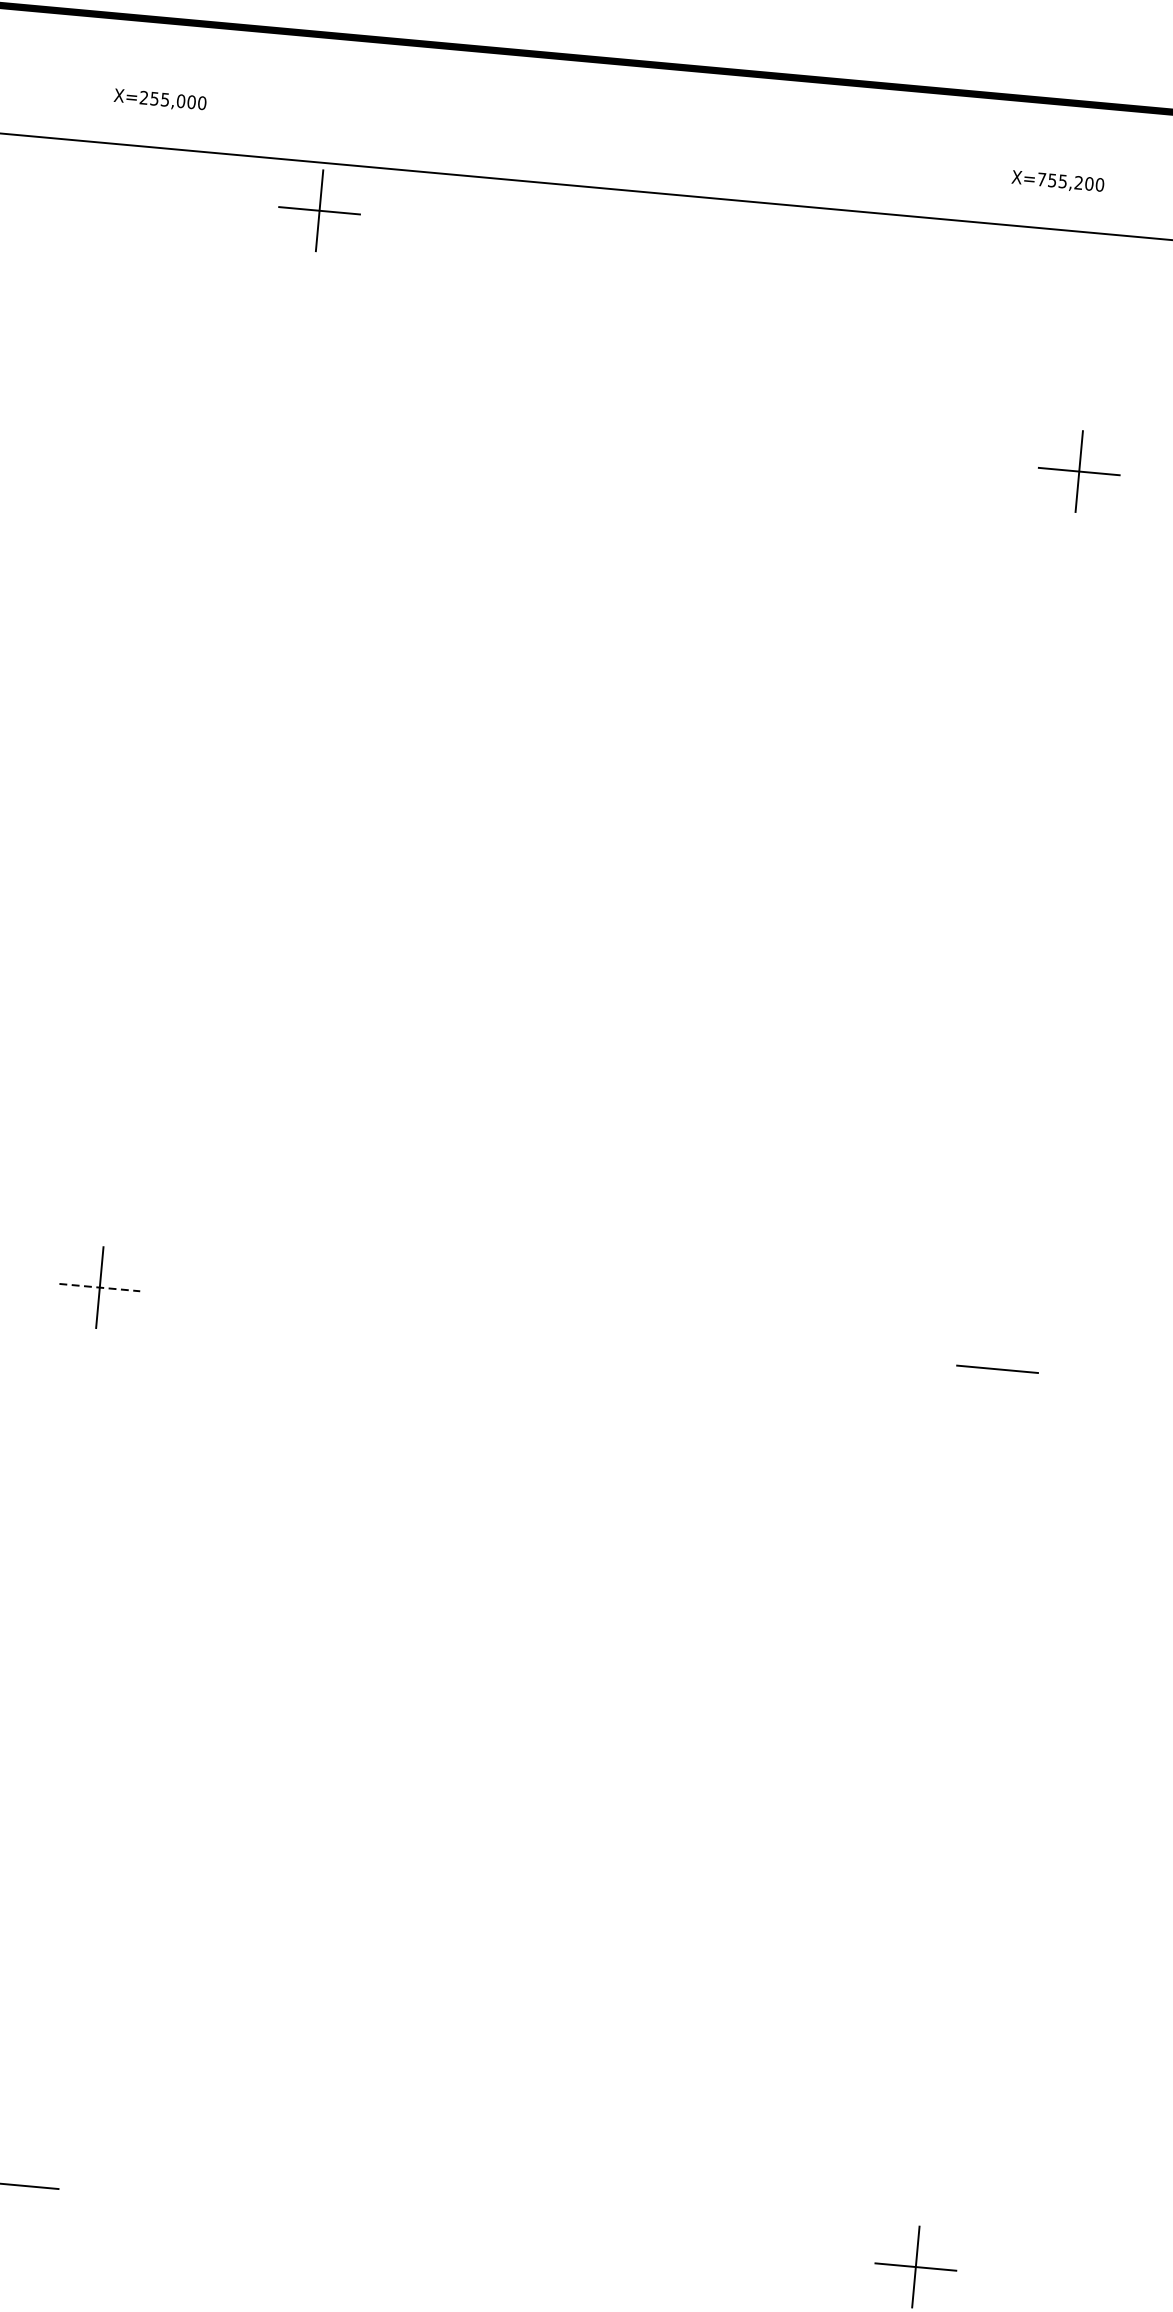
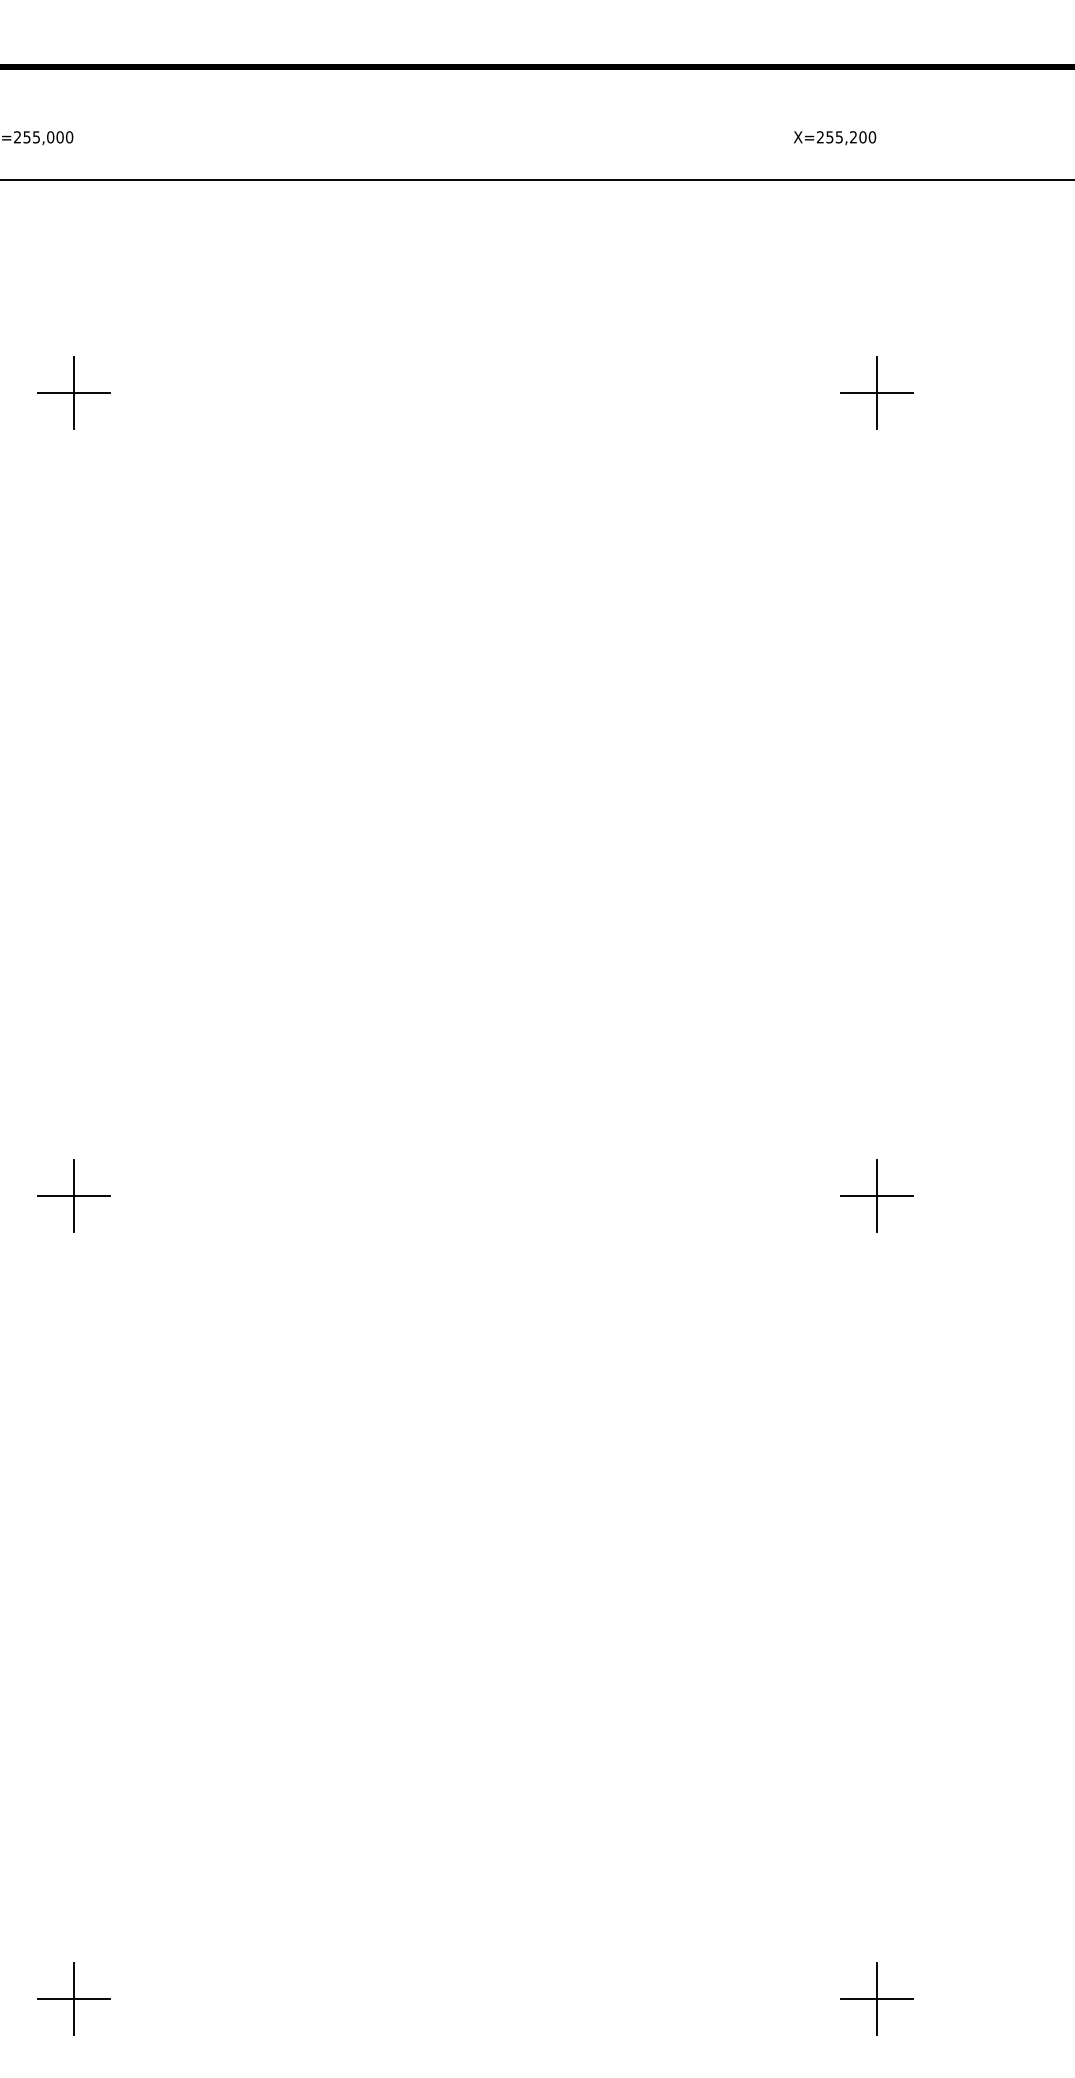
text: (1040, 179) -> (819, 137), X=755,200 -> X=255,200
part: (318, 209) -> (73, 392), moved
line: (99, 1288) -> (74, 1196), dashed -> solid
line: (997, 1369) -> (877, 1196), added
line: (18, 2184) -> (74, 1998), added

